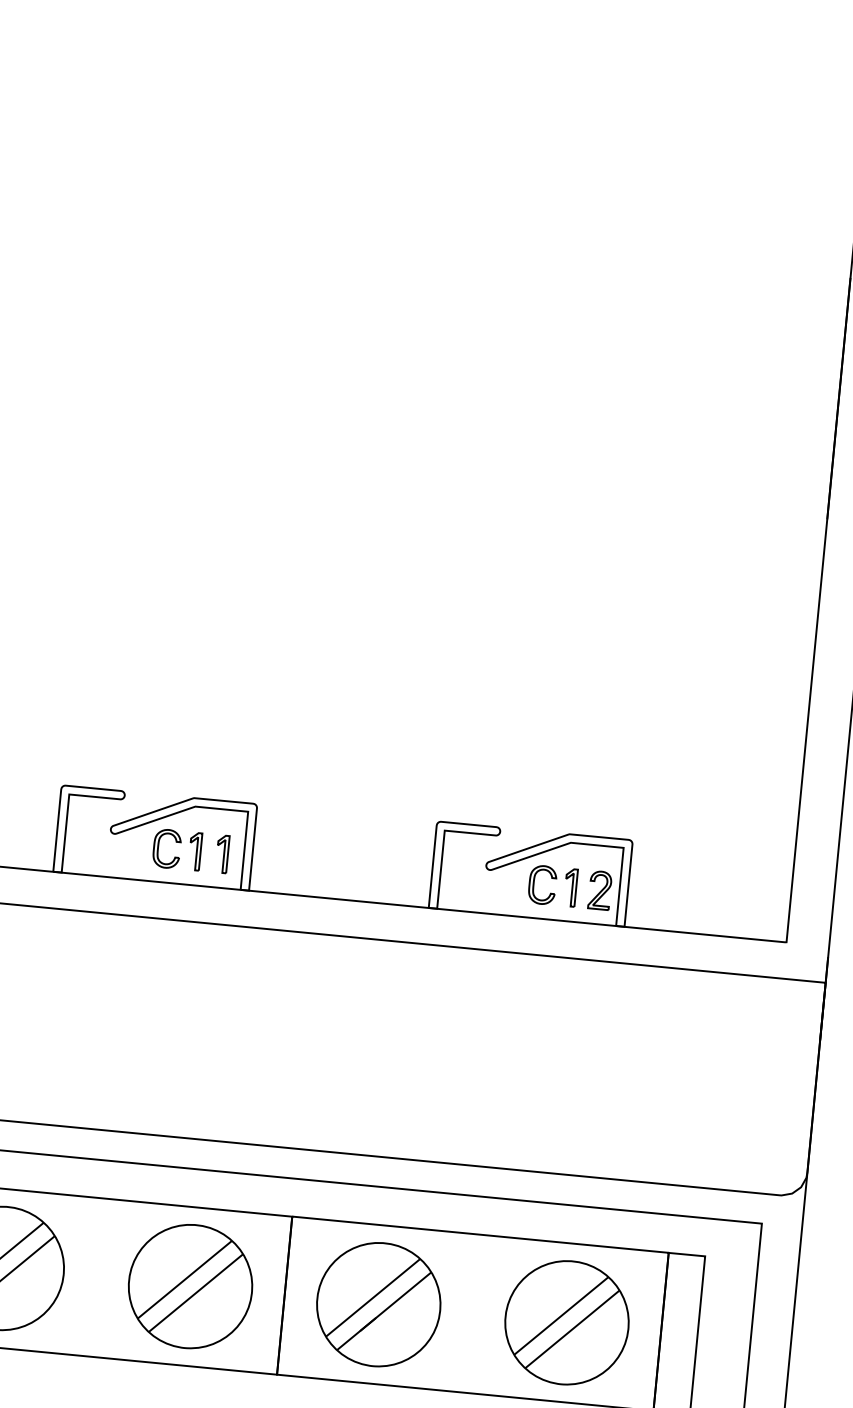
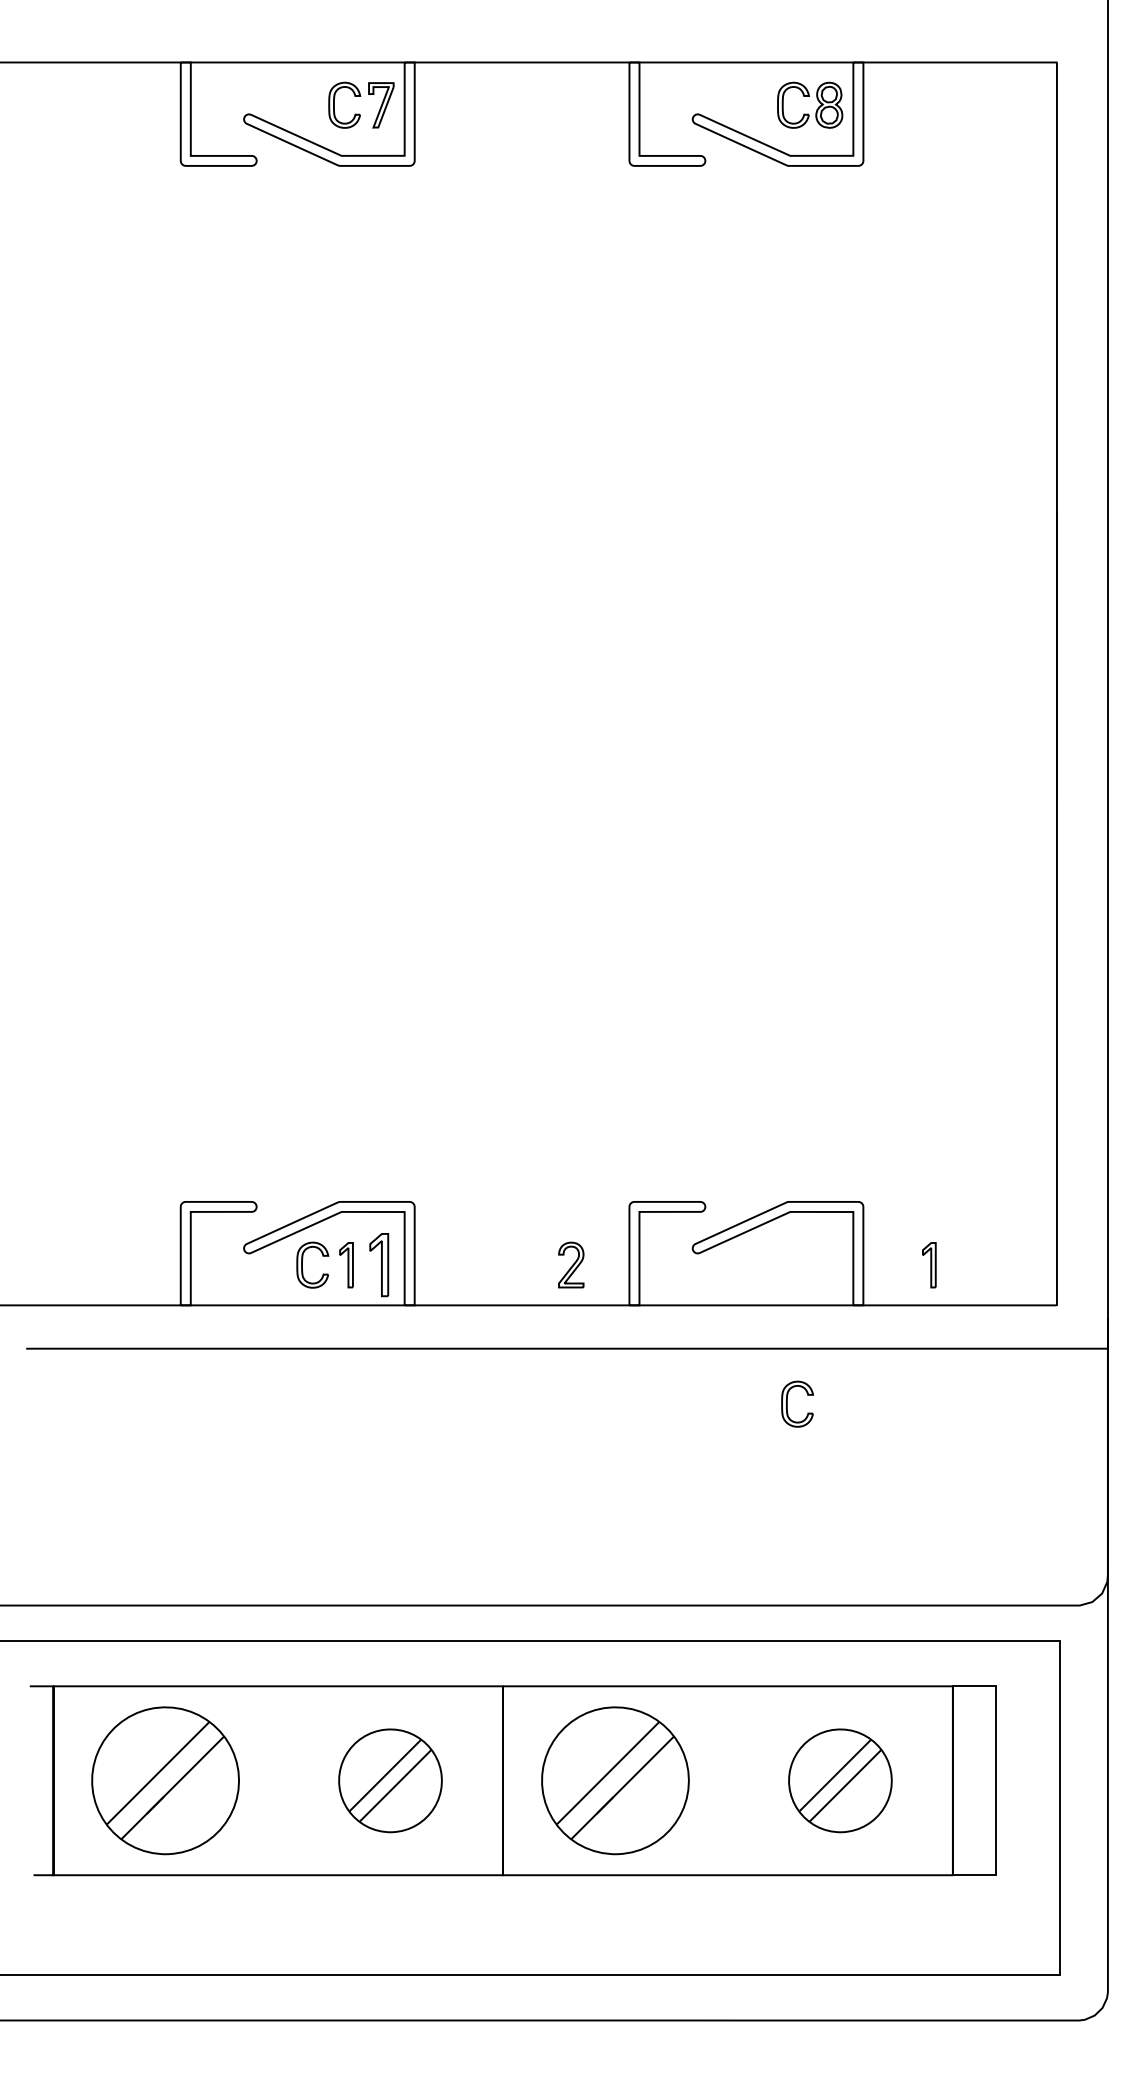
part: (221, 854) -> (378, 1265), size x1.4
part: (534, 883) -> (787, 1403), moved
part: (570, 888) -> (929, 1265), moved
part: (600, 890) -> (571, 1264), moved
part: (190, 1286) -> (390, 1780), size x0.7
part: (567, 1322) -> (840, 1780), size x0.7

